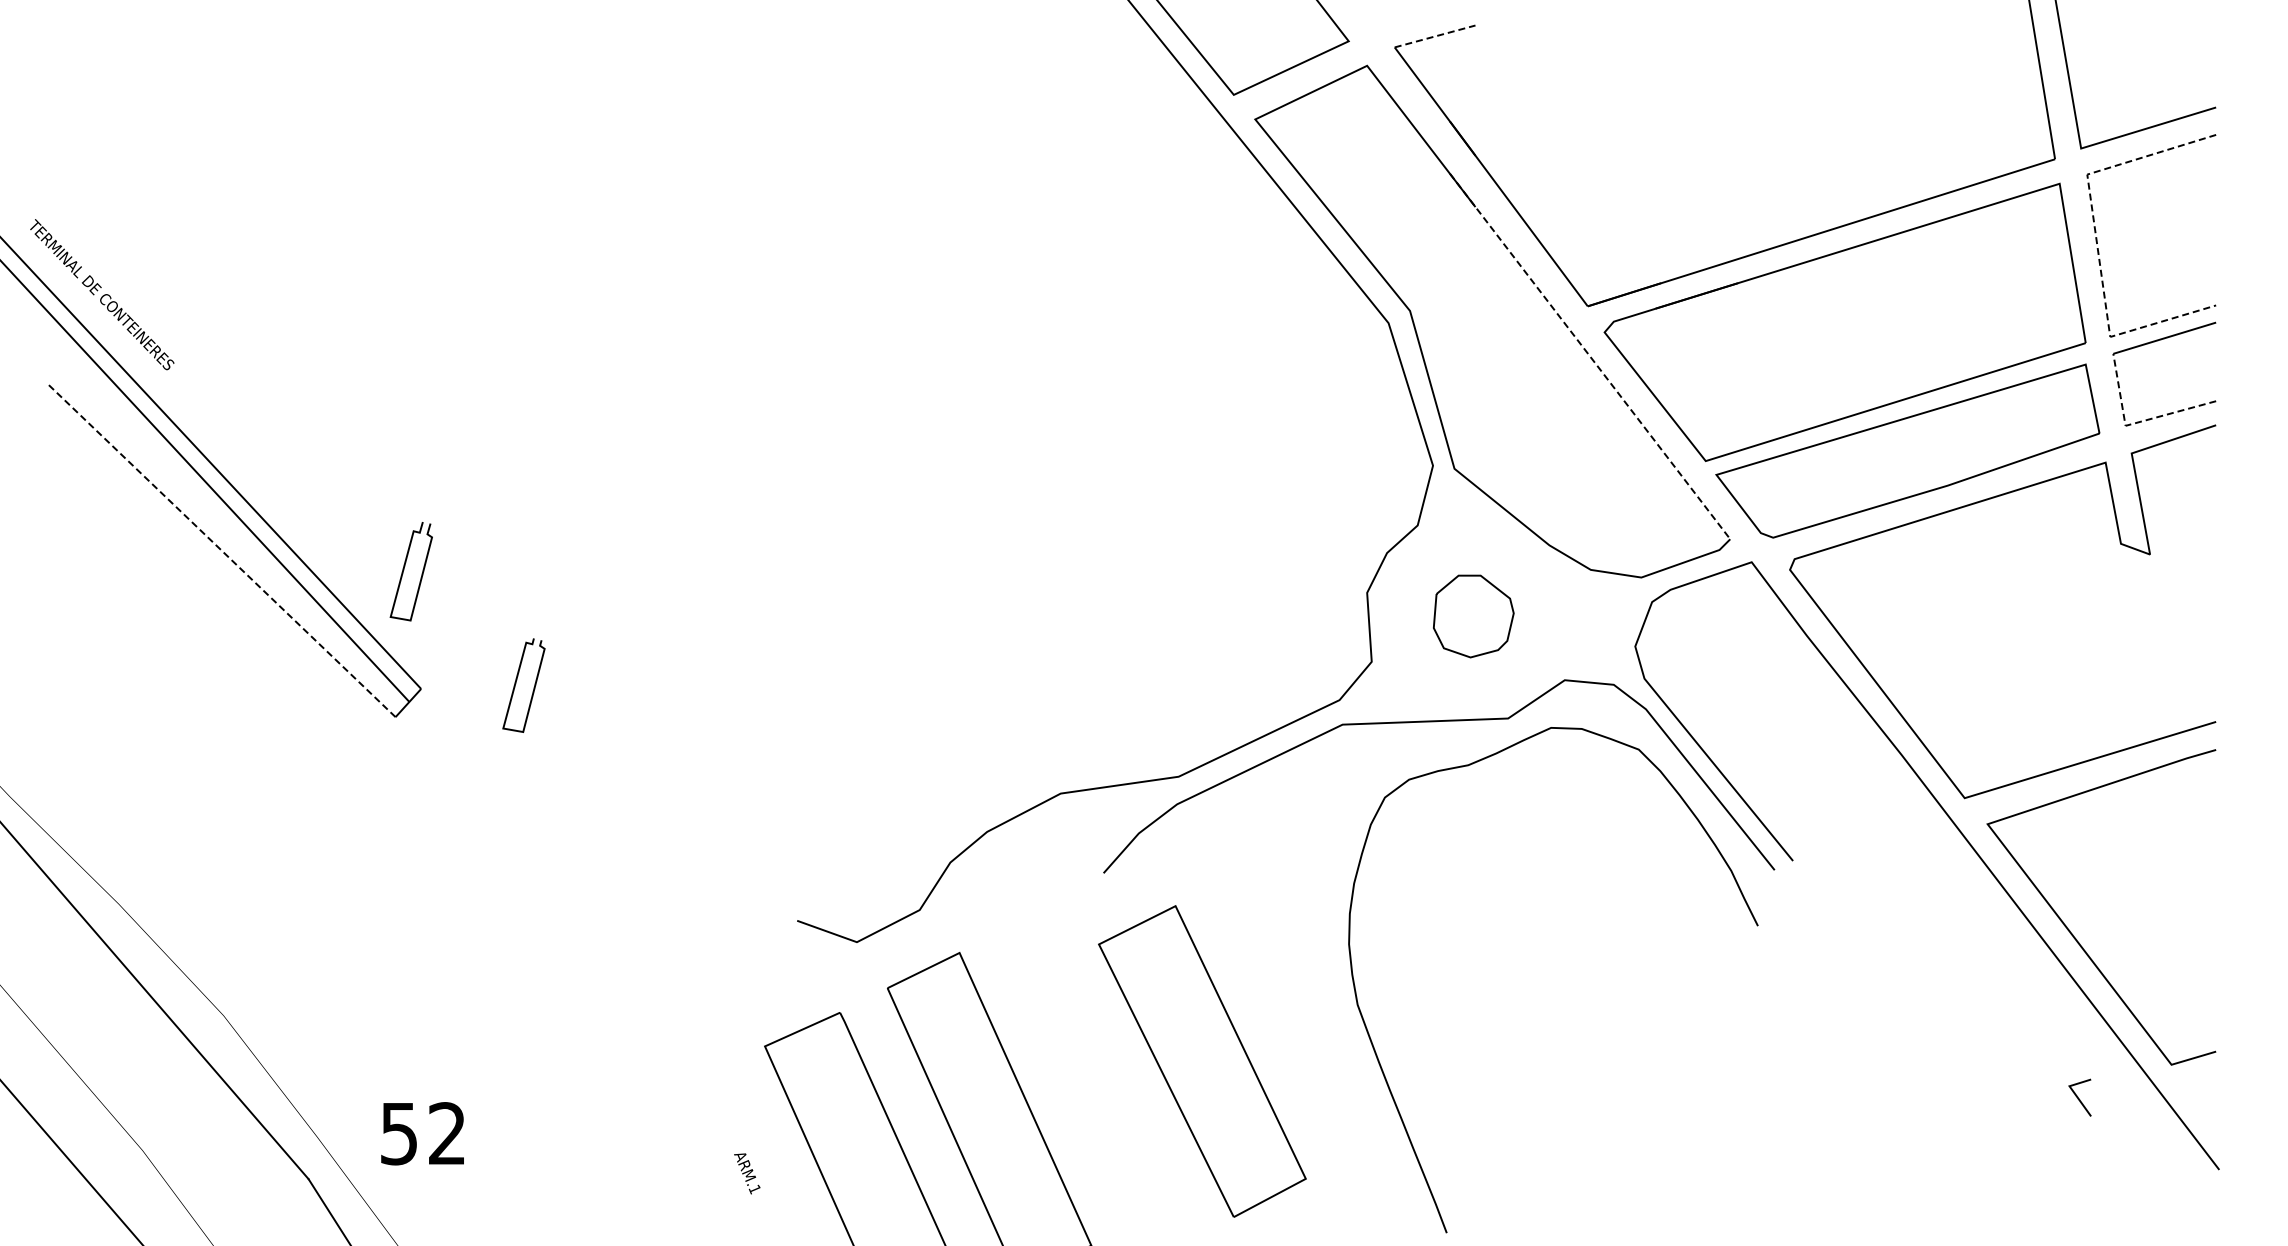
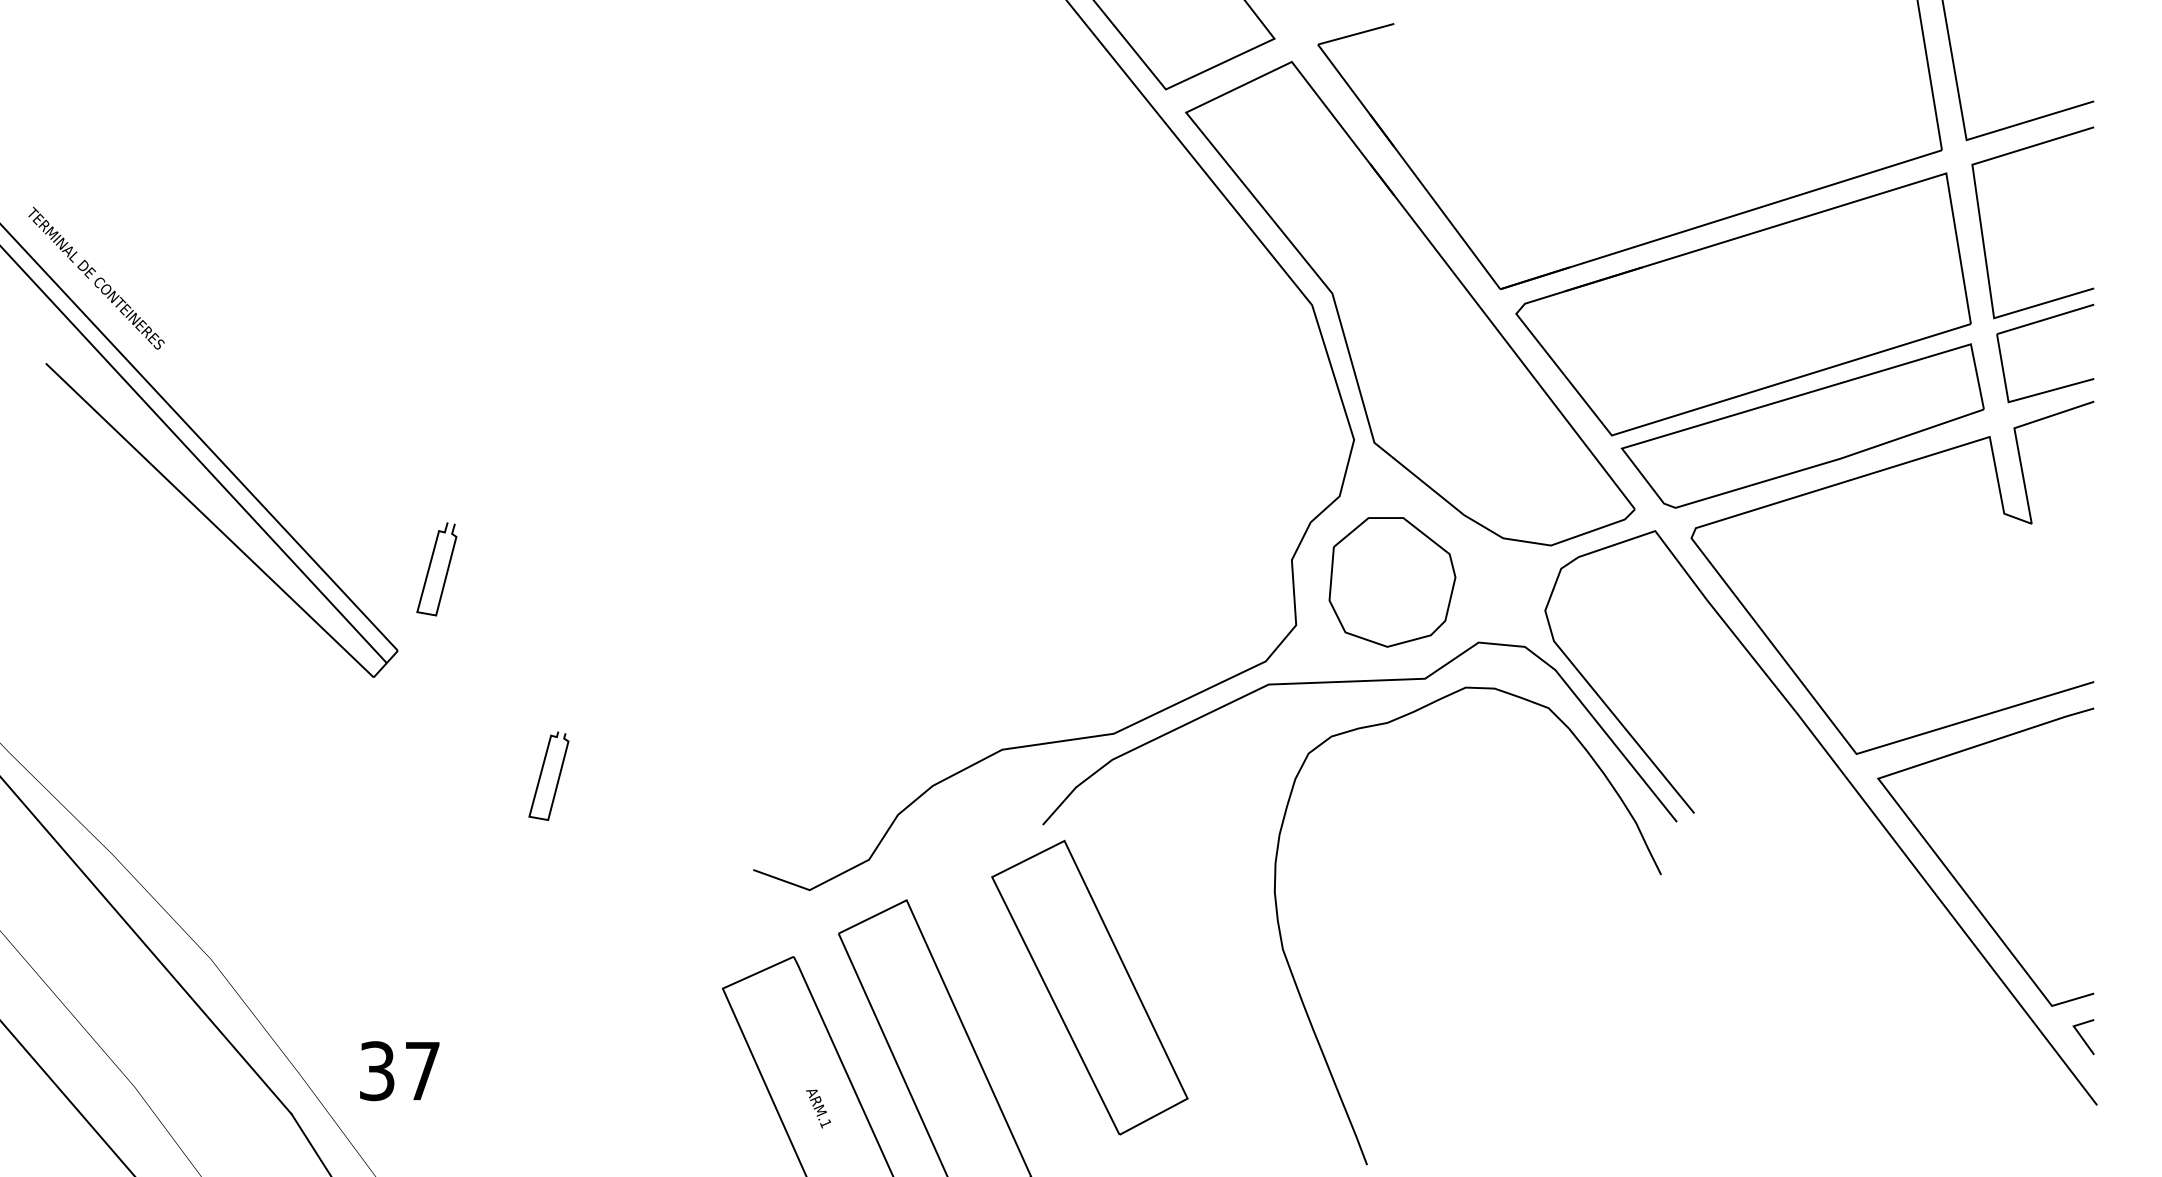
line: (1435, 36) -> (1356, 34), dashed -> solid
line: (2097, 244) -> (1982, 230), dashed -> solid
line: (1590, 356) -> (1502, 336), dashed -> solid
line: (2134, 423) -> (2017, 399), dashed -> solid
line: (221, 550) -> (209, 519), dashed -> solid
curve: (404, 570) -> (430, 568), moved
part: (1473, 616) -> (1392, 582), size x1.67
curve: (516, 683) -> (541, 774), moved
part: (1202, 1061) -> (1089, 987), moved
line: (2078, 1097) -> (2082, 1036), moved
text: (423, 1133) -> (400, 1070), 52 -> 37
text: (747, 1173) -> (818, 1108), moved

